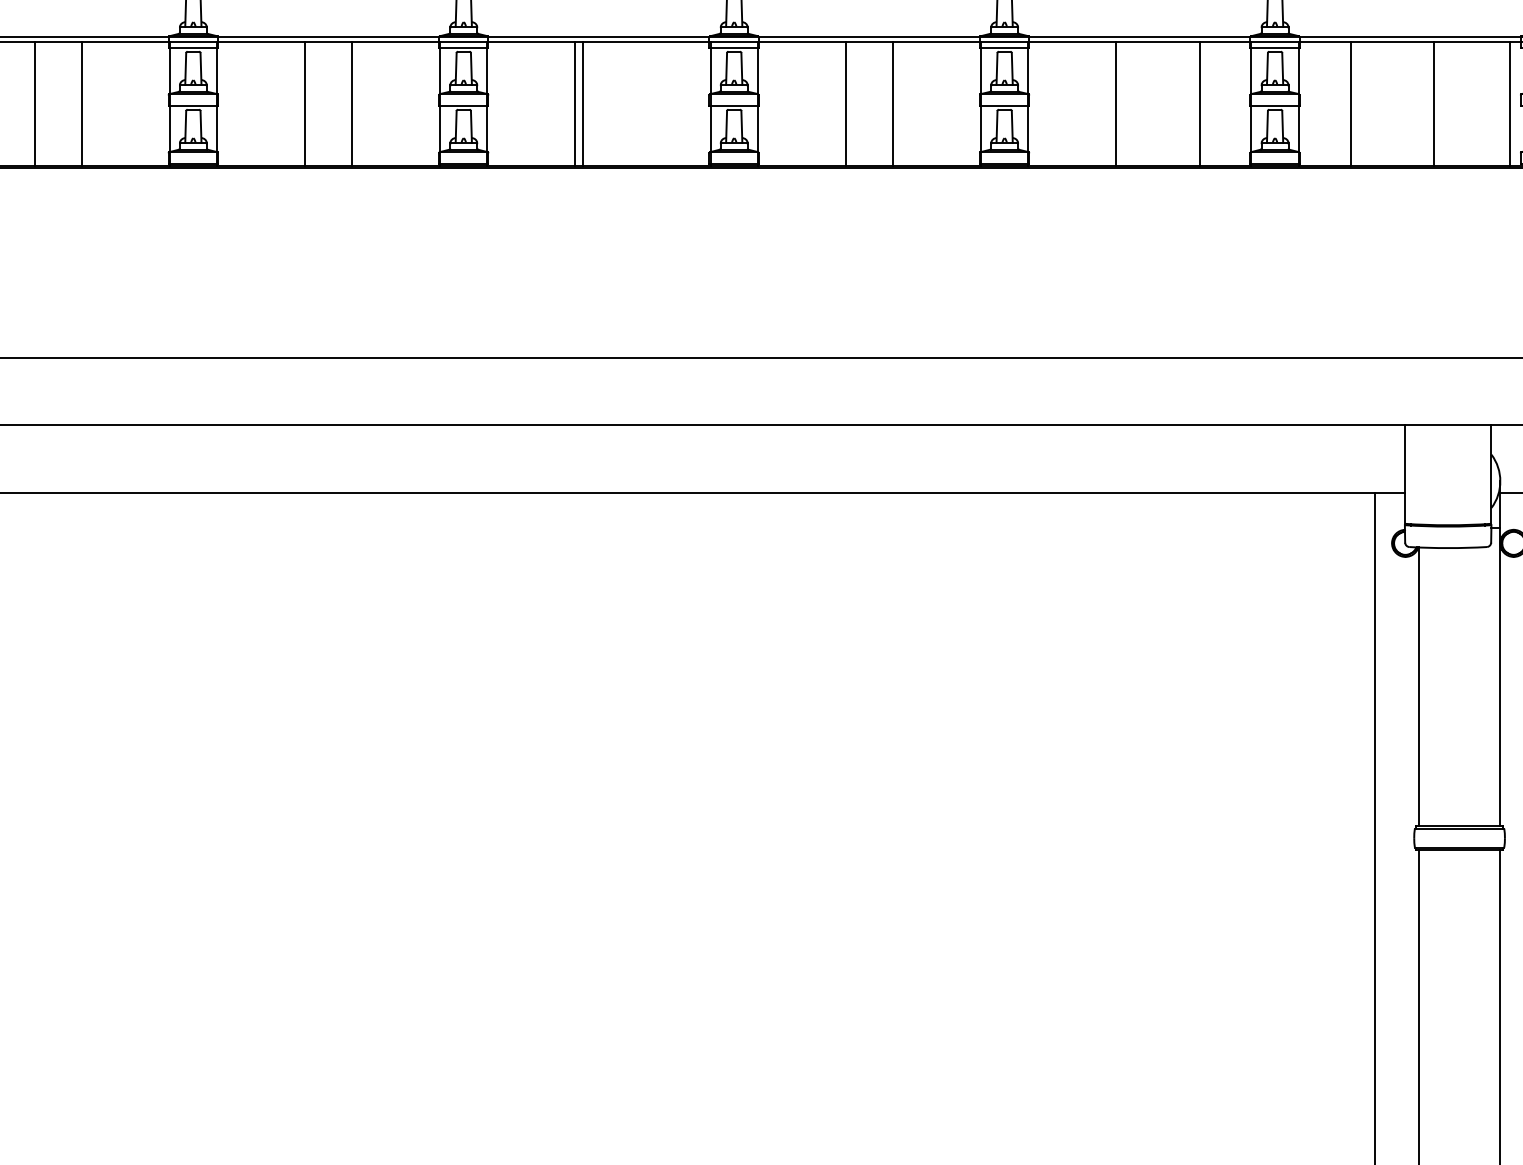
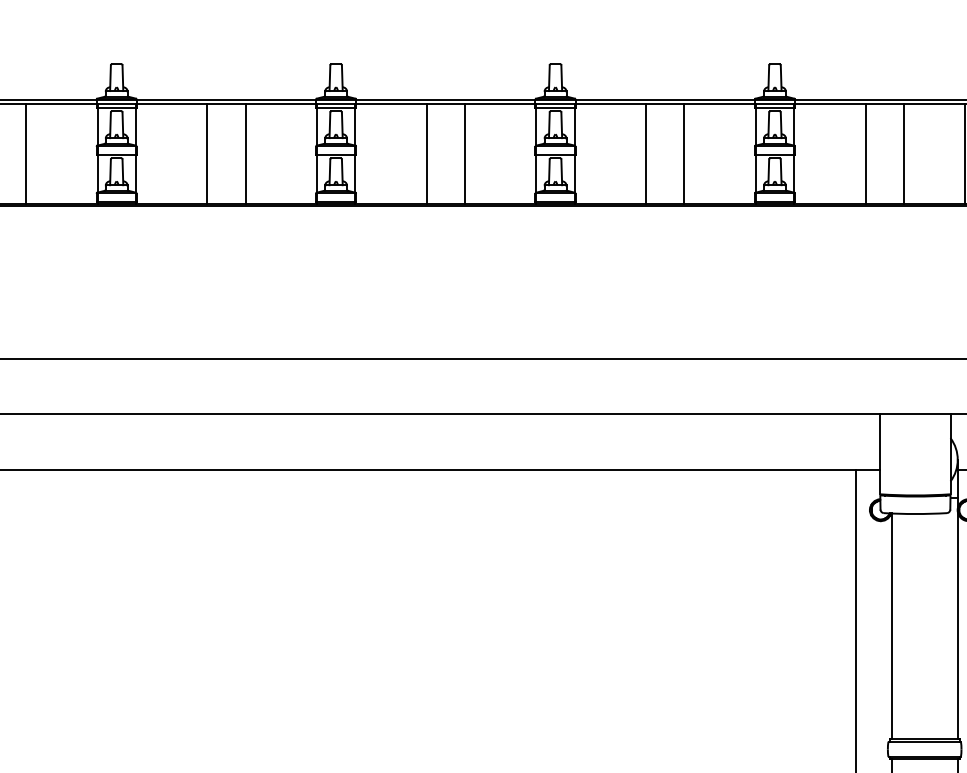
line: (582, 104) -> (245, 154), moved
line: (1199, 104) -> (684, 154), moved
line: (1350, 104) -> (865, 154), moved

